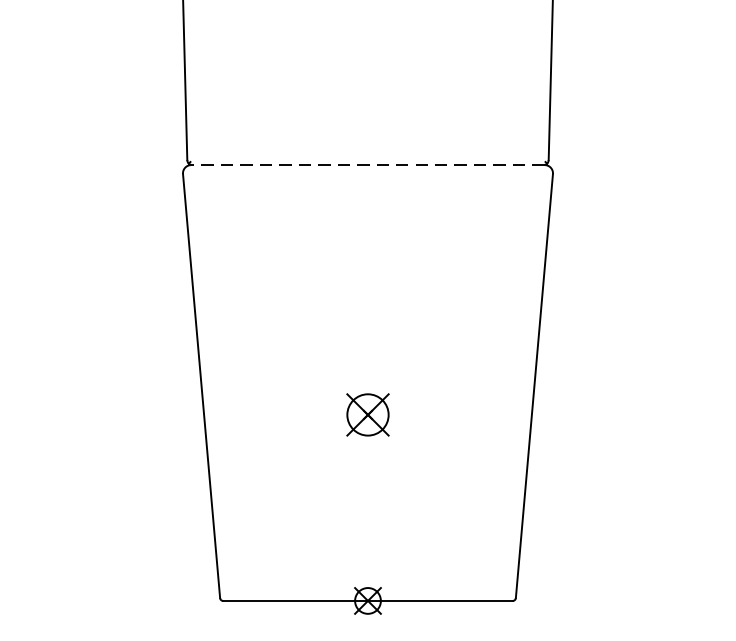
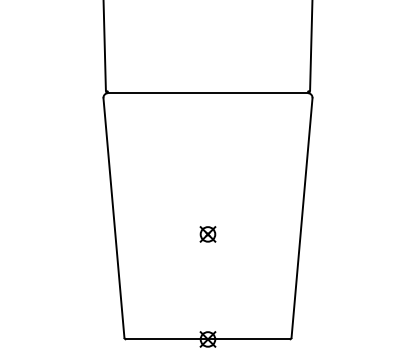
line: (368, 165) -> (208, 93), dashed -> solid
part: (367, 415) -> (207, 234), size x0.62

